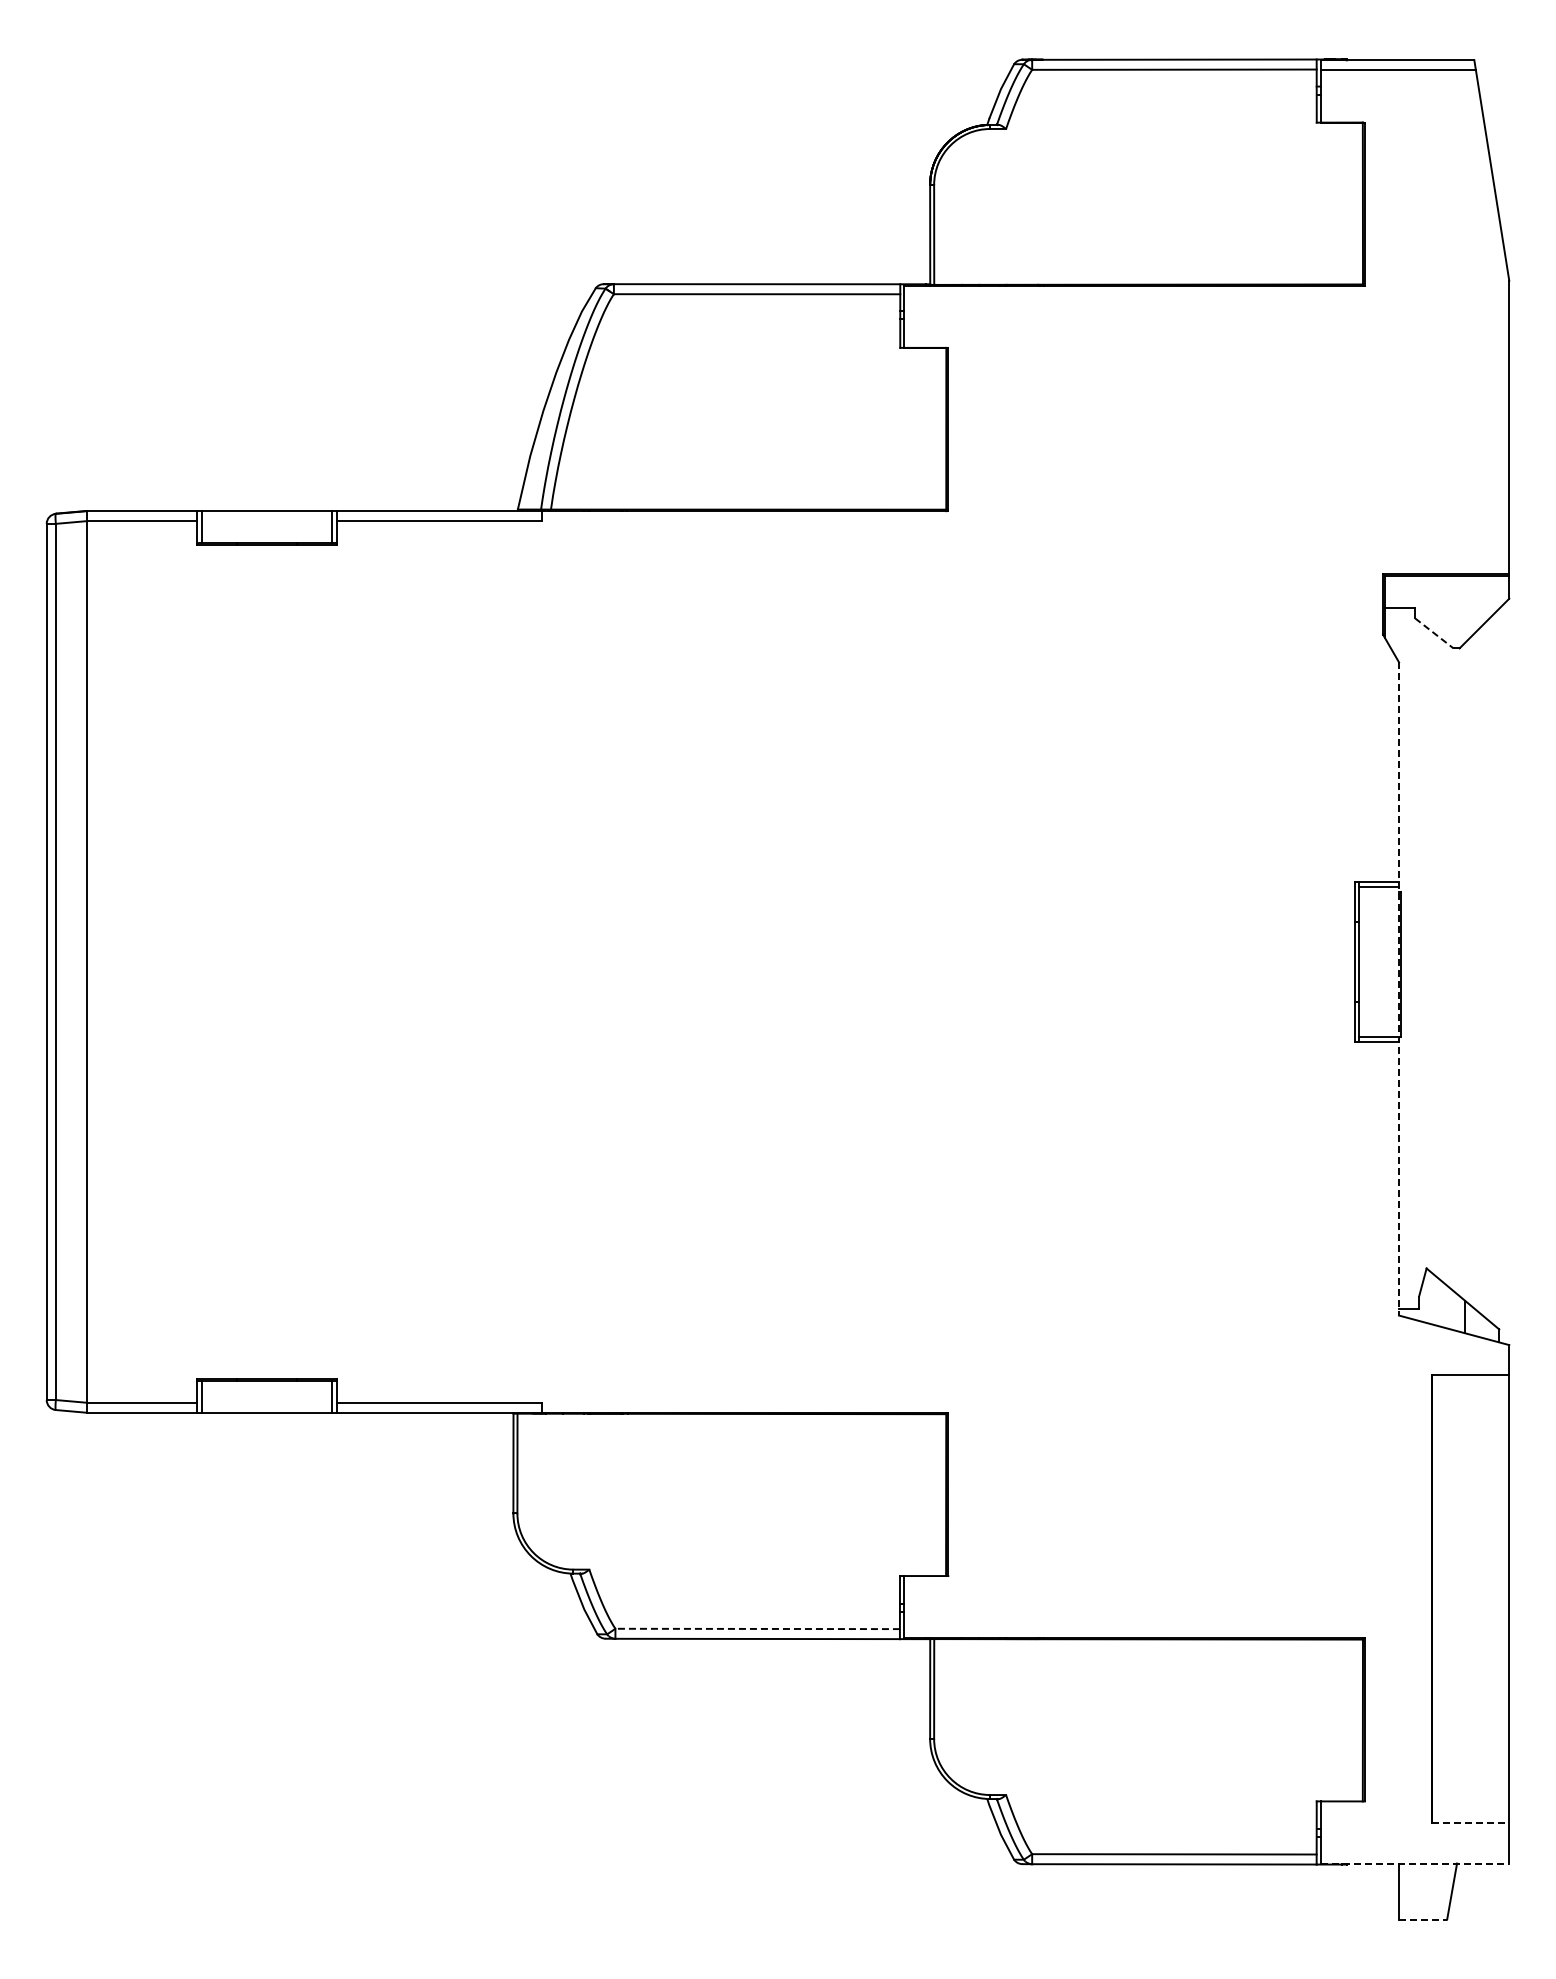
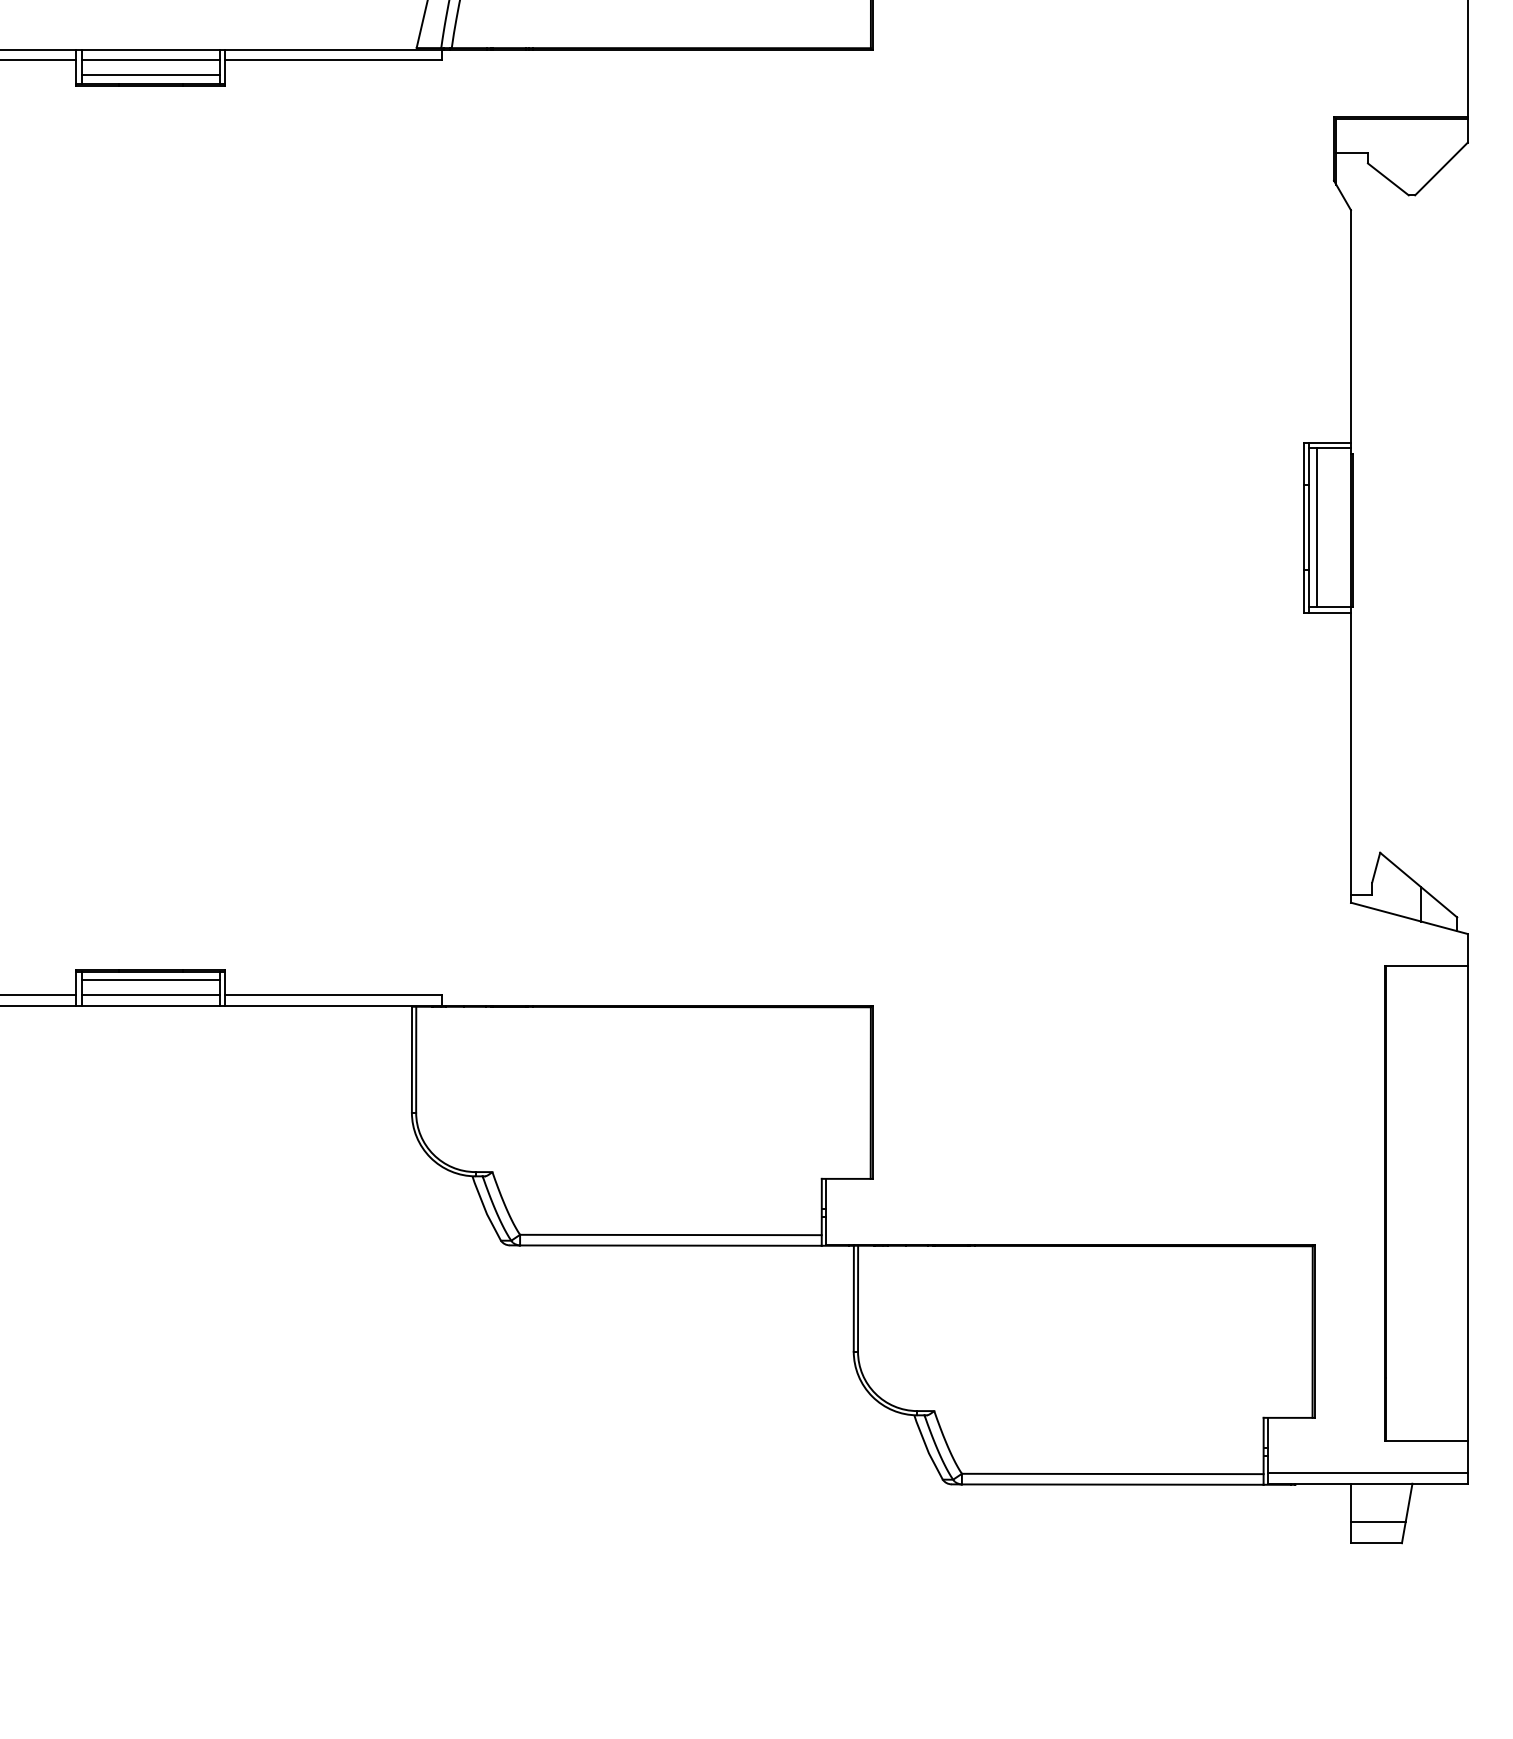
line: (266, 521) -> (150, 60), added
line: (266, 535) -> (150, 75), added
line: (1434, 633) -> (1388, 179), dashed -> solid
line: (1367, 961) -> (1317, 527), added
line: (1399, 989) -> (1351, 556), dashed -> solid
line: (266, 1388) -> (150, 980), added
line: (266, 1402) -> (150, 994), added
line: (757, 1628) -> (670, 1234), dashed -> solid
line: (1470, 1823) -> (1426, 1441), dashed -> solid
line: (1414, 1853) -> (1367, 1473), added
line: (1415, 1863) -> (1368, 1483), dashed -> solid
line: (1424, 1899) -> (1377, 1521), added
line: (1423, 1919) -> (1376, 1543), dashed -> solid

